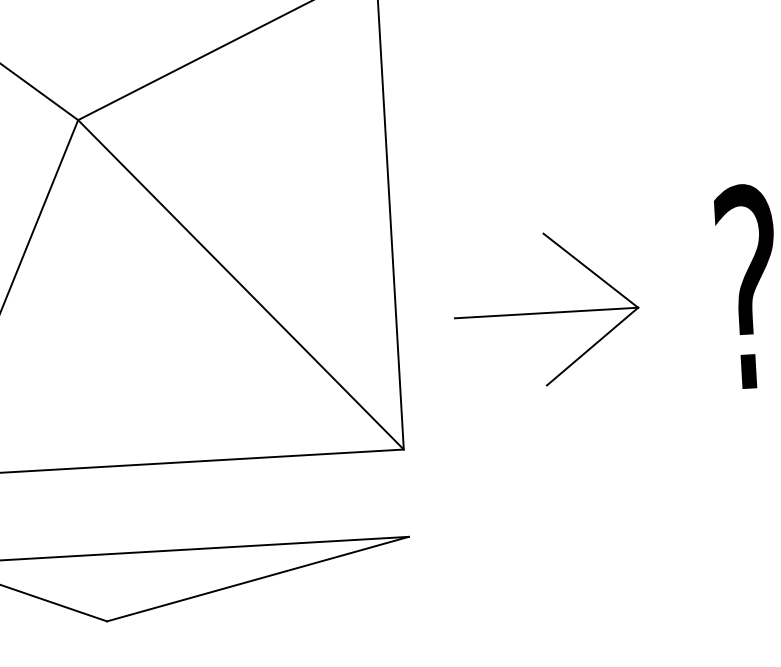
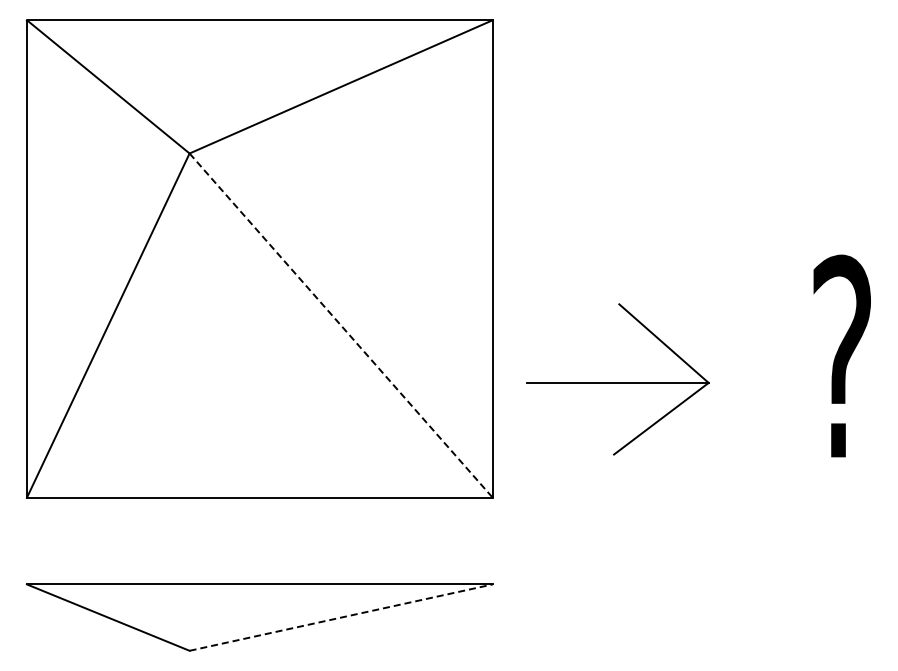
line: (241, 285) -> (341, 326), solid -> dashed
part: (546, 309) -> (617, 379), moved
line: (258, 578) -> (341, 617), solid -> dashed

